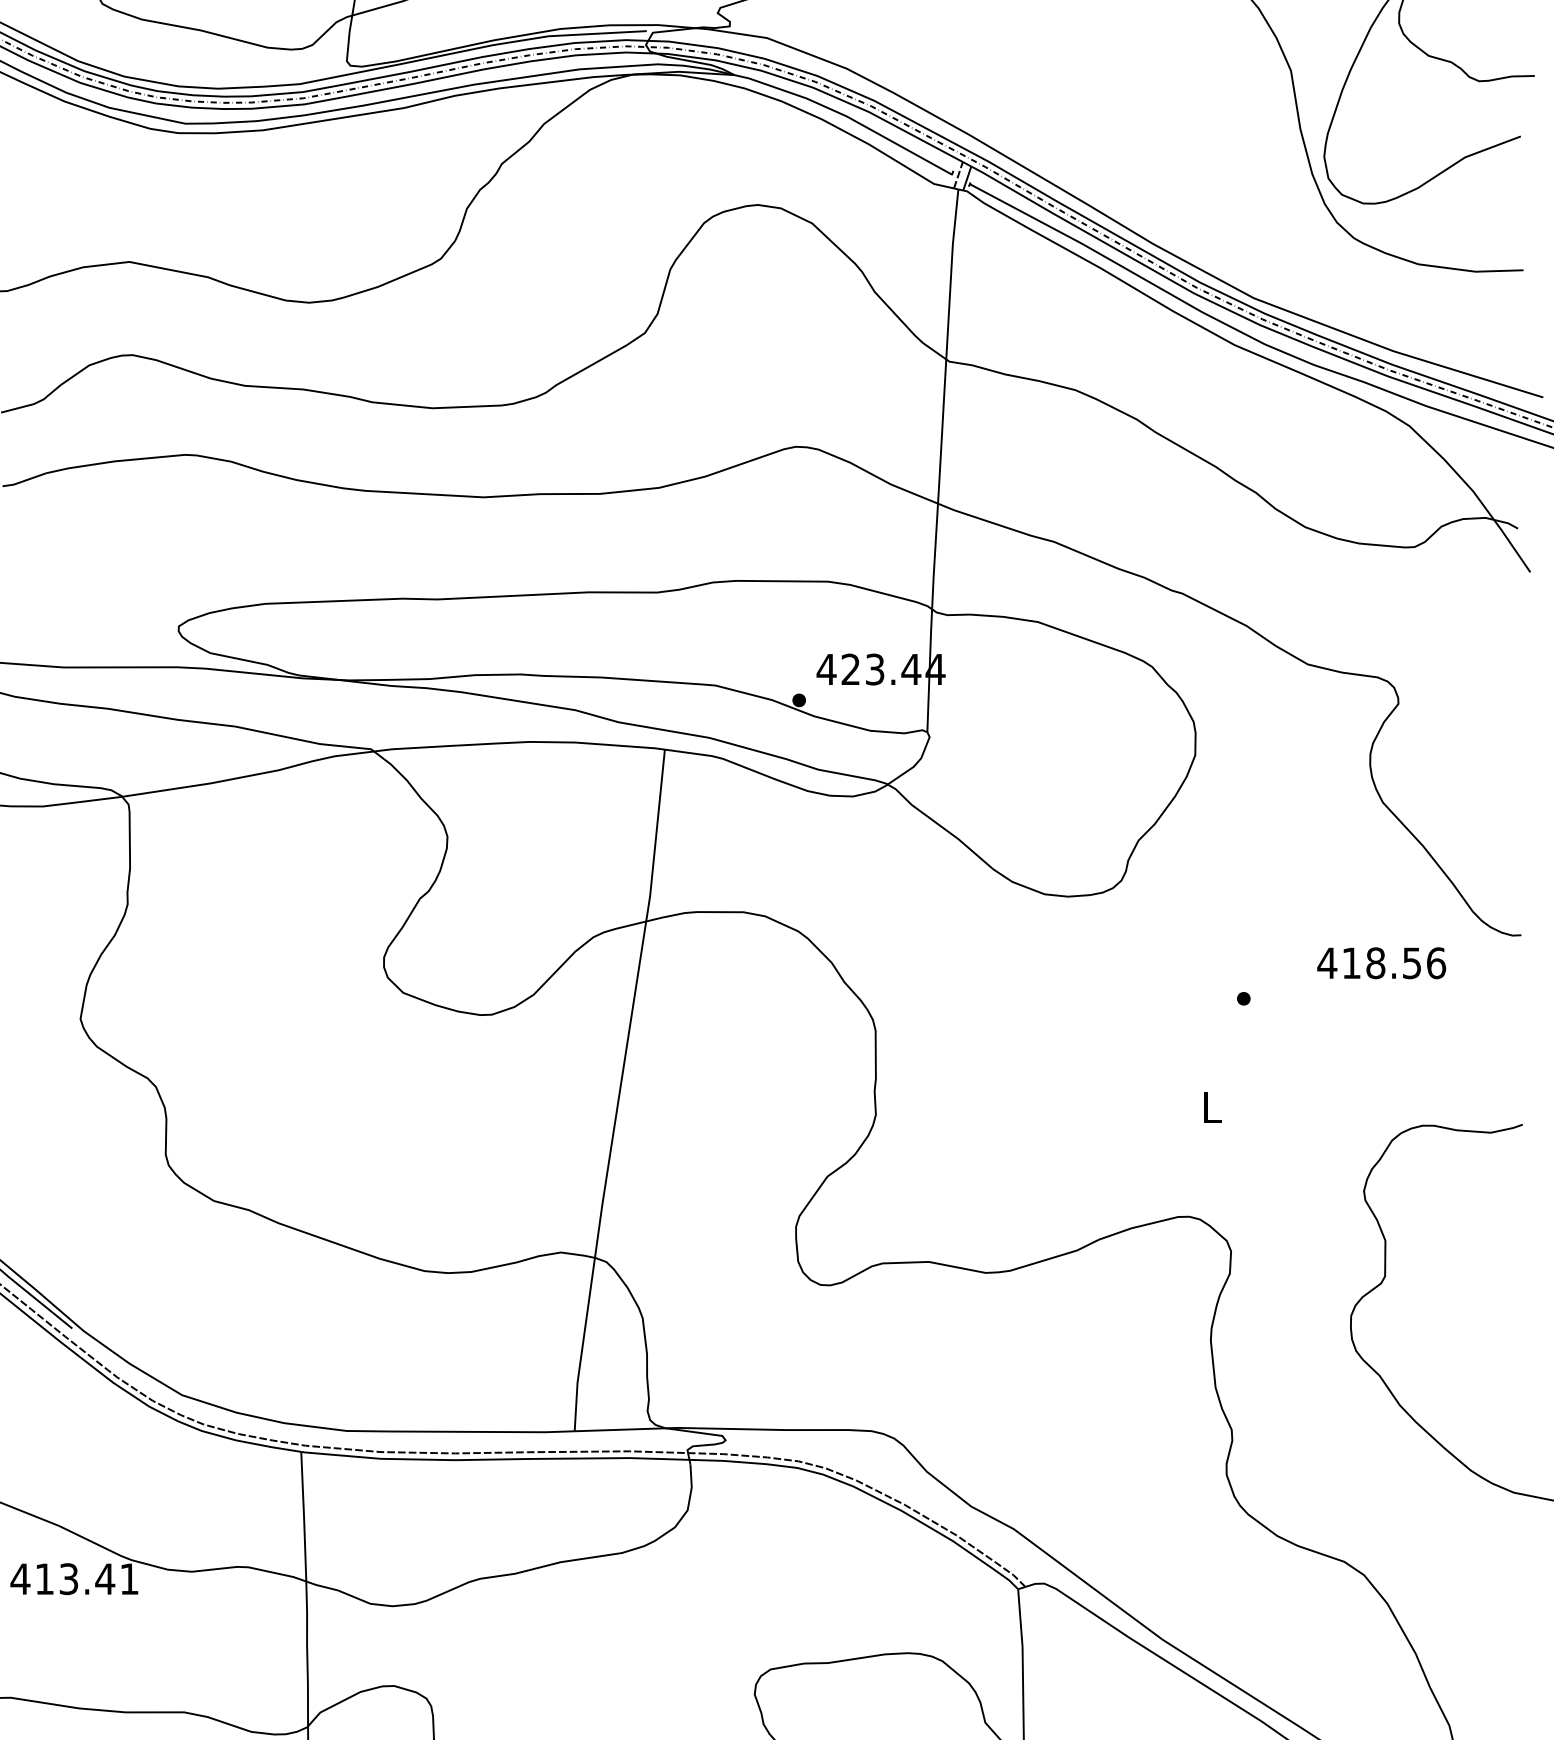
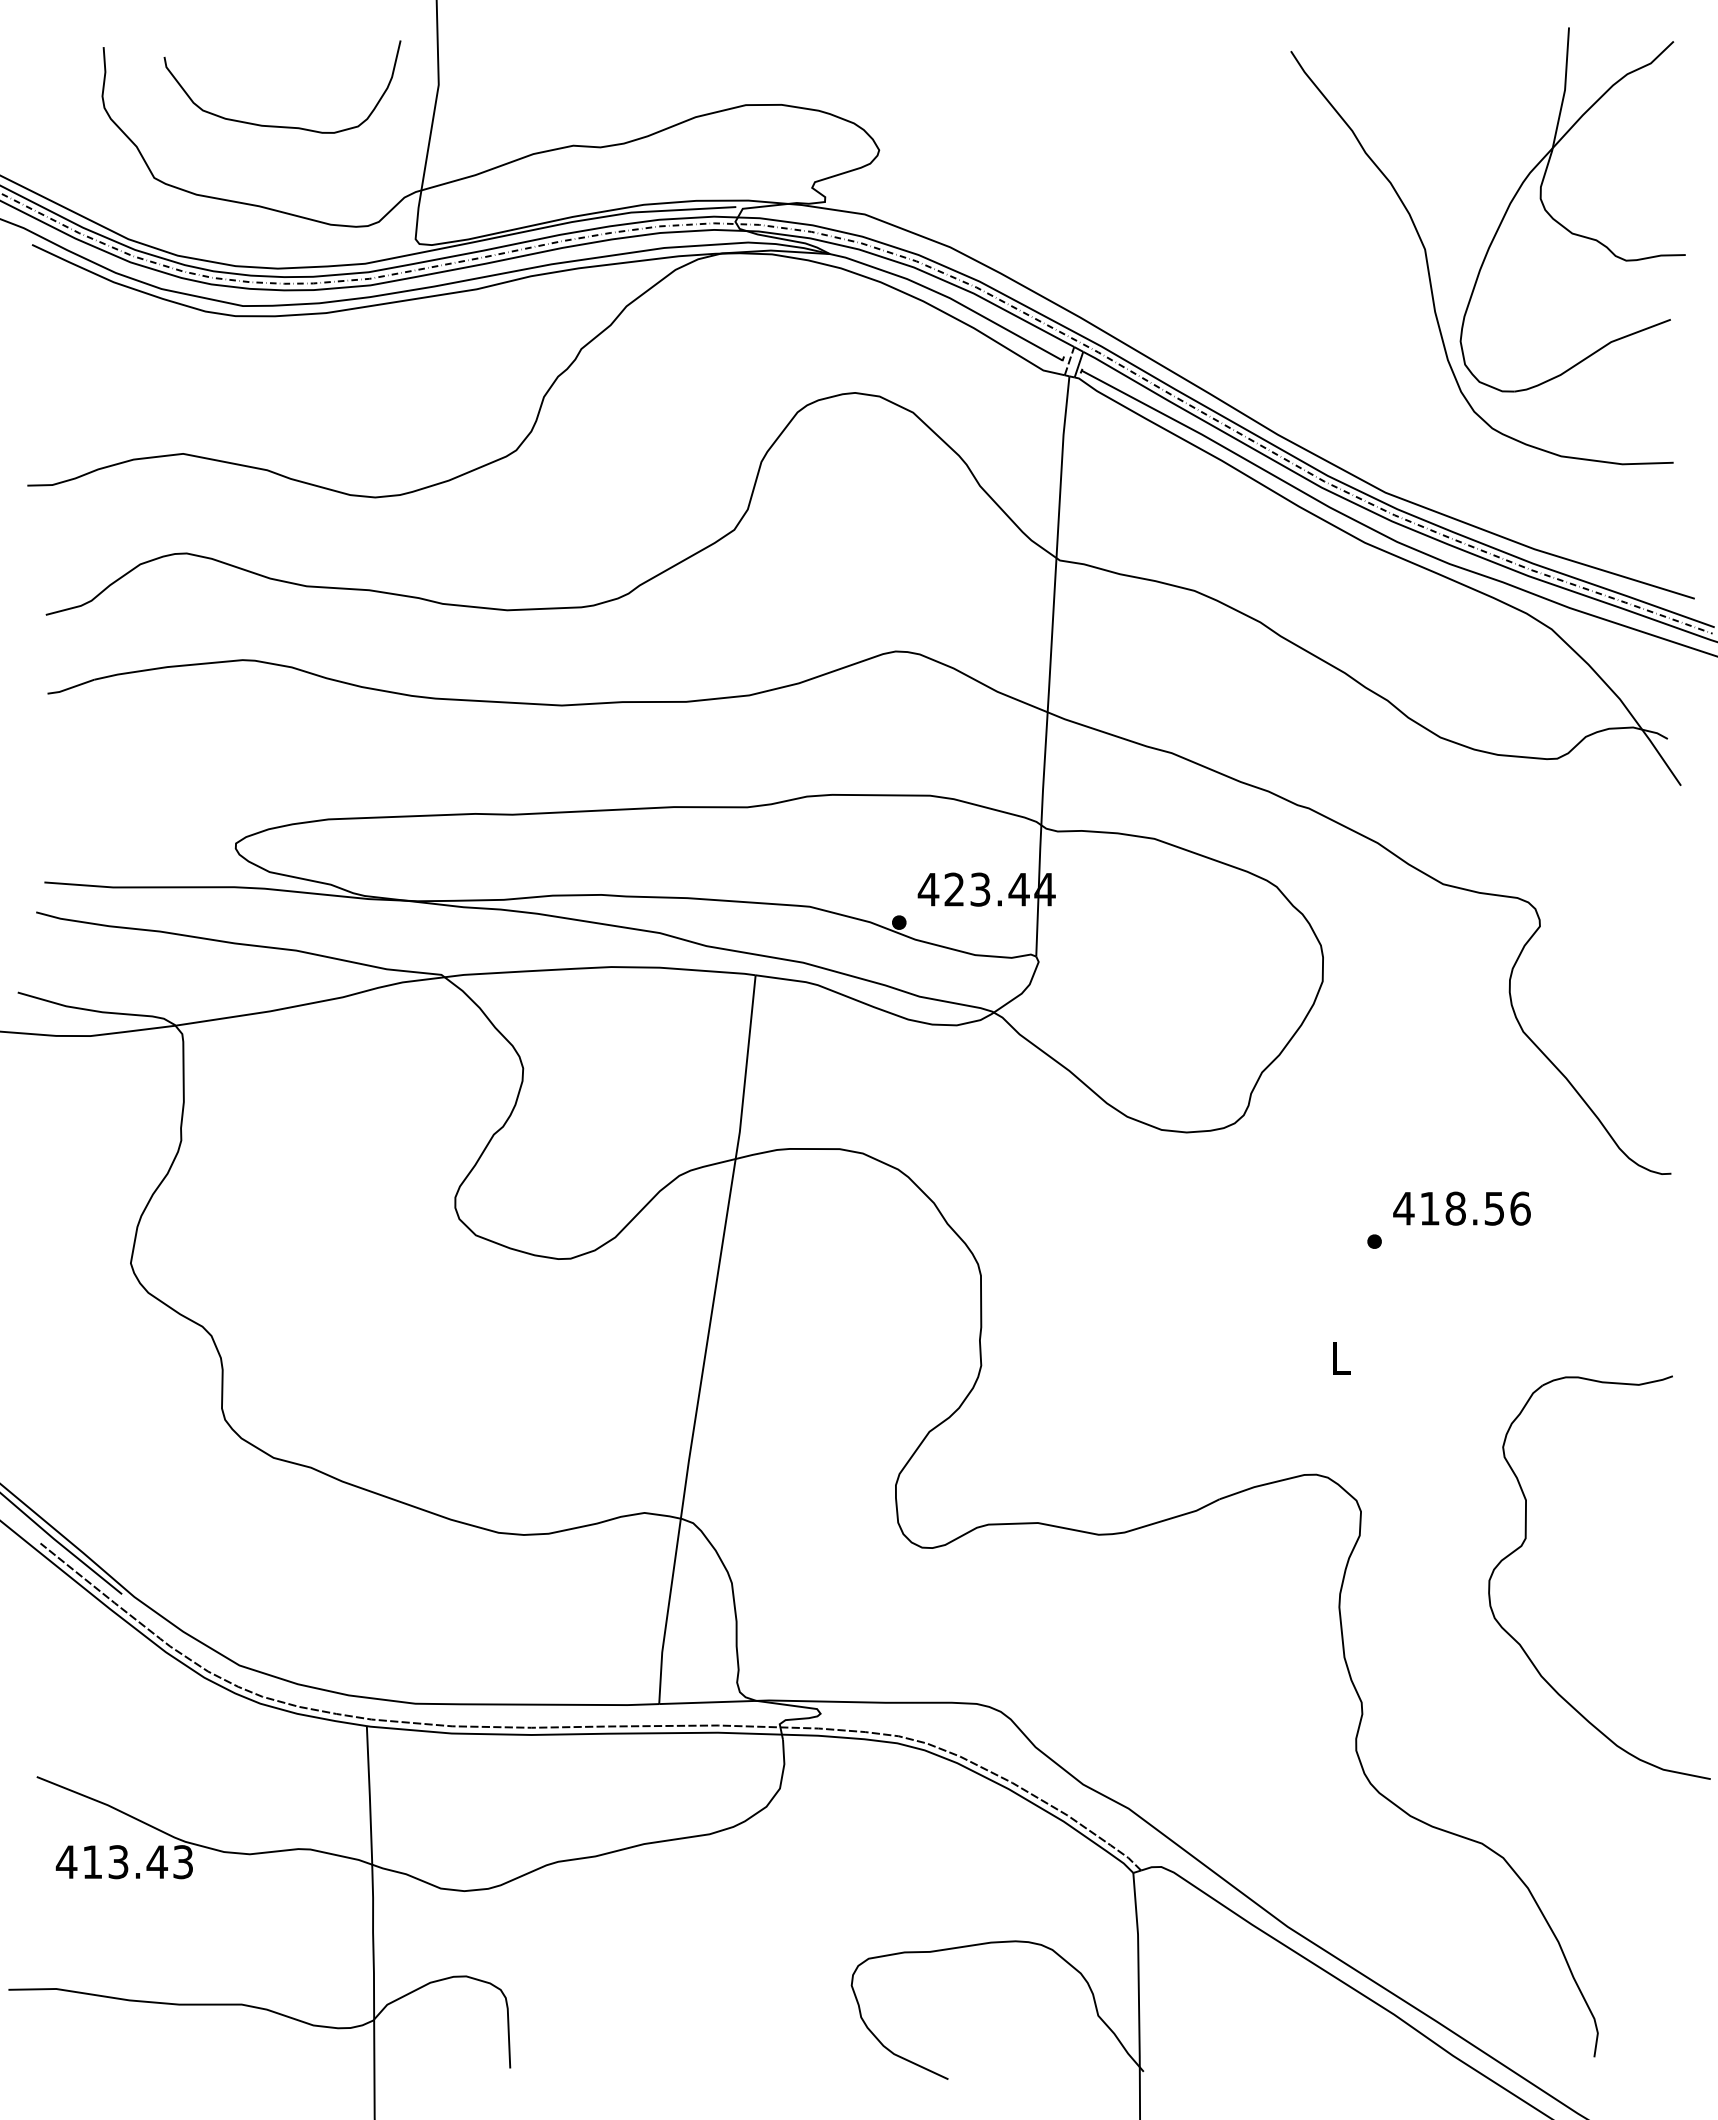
text: (1381, 963) -> (1461, 1208), moved
text: (128, 1579) -> (182, 1862), 413.41 -> 413.43

